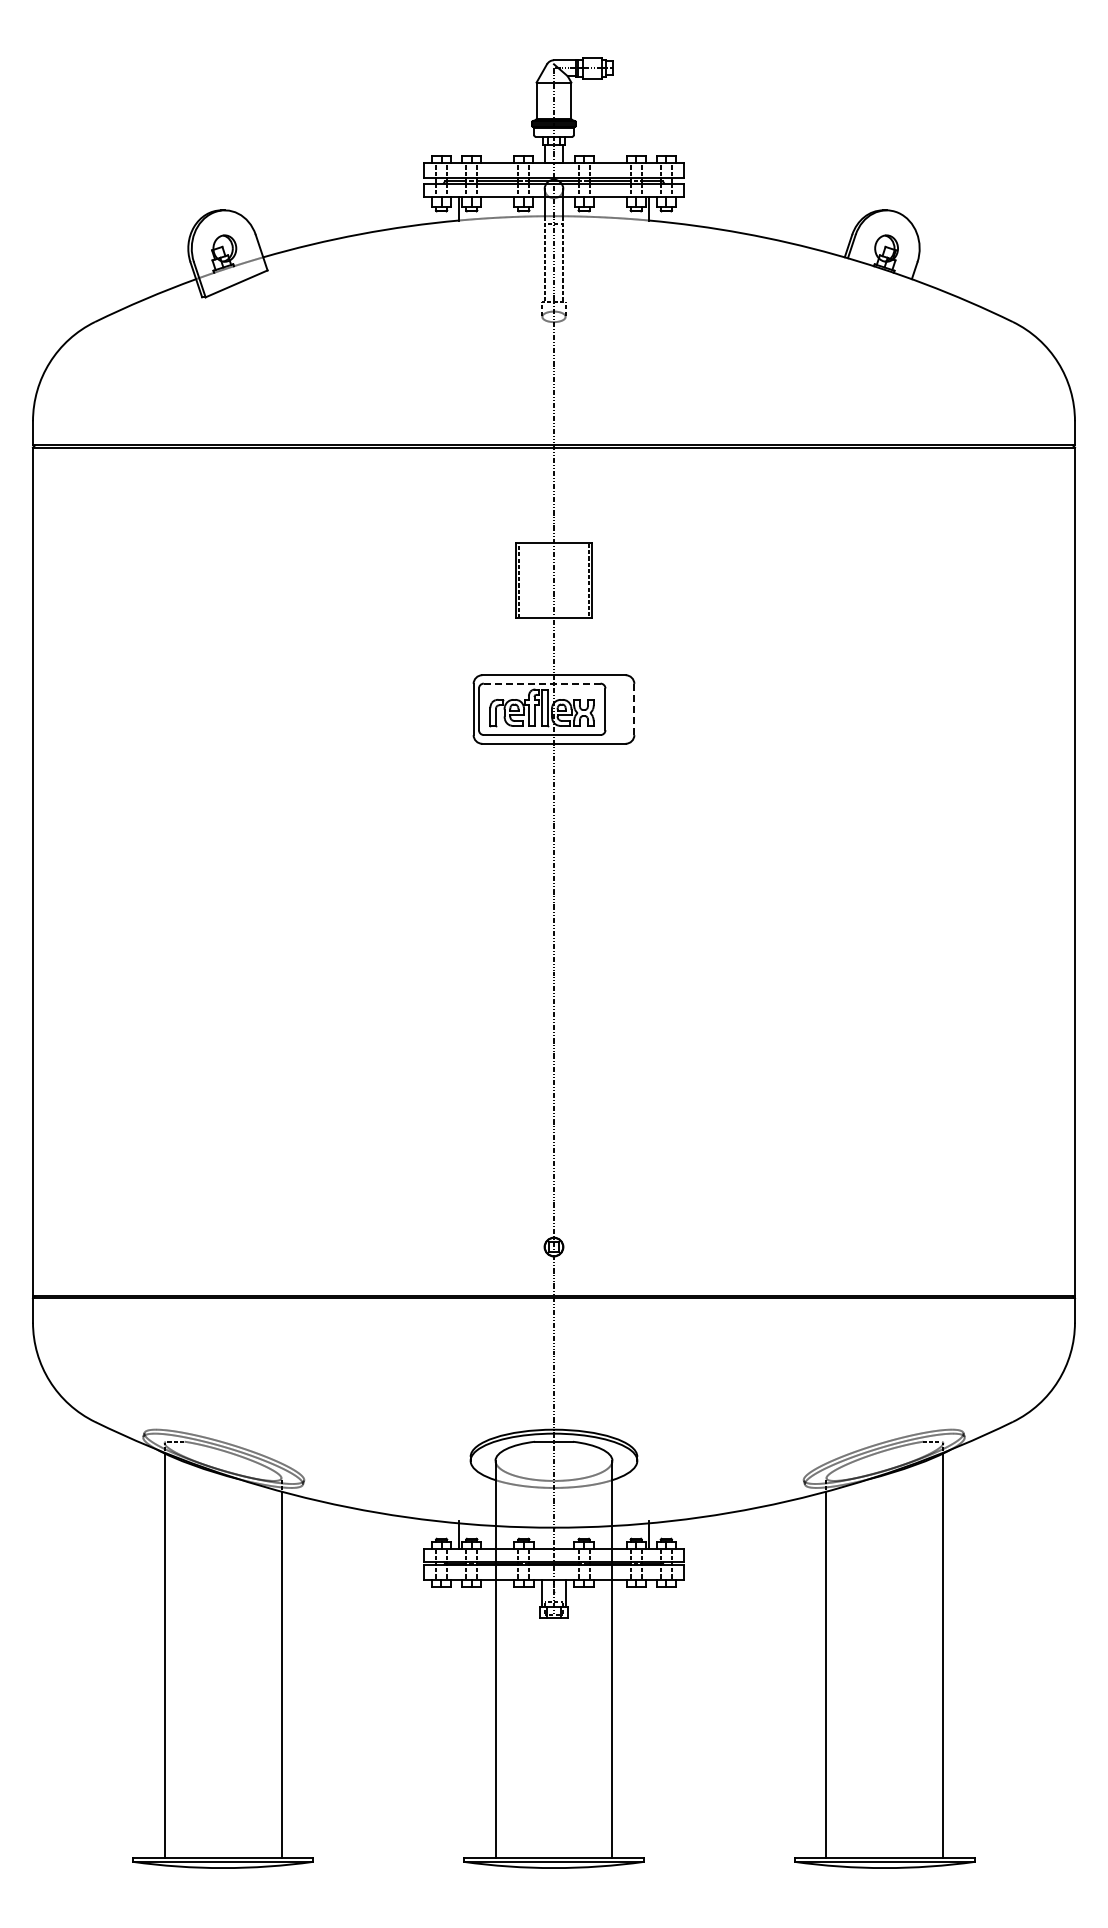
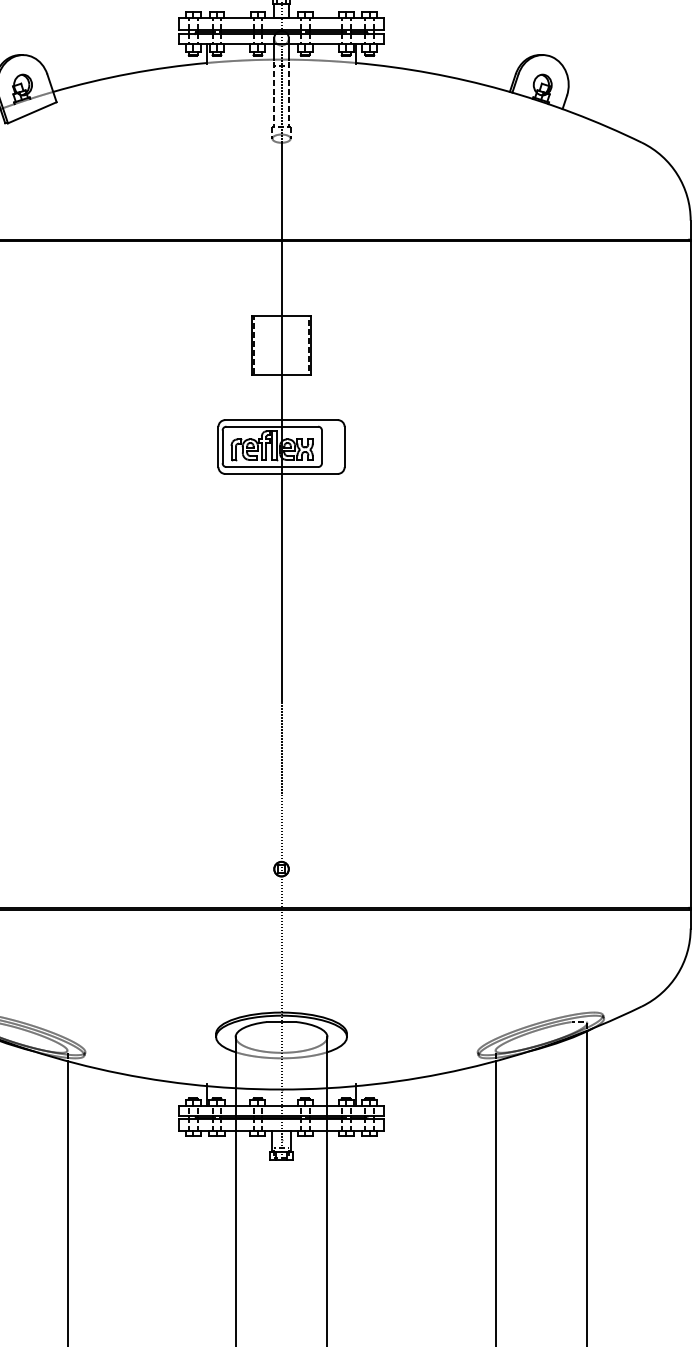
line: (541, 683) -> (271, 426), dashed -> solid
line: (634, 709) -> (344, 447), dashed -> solid

